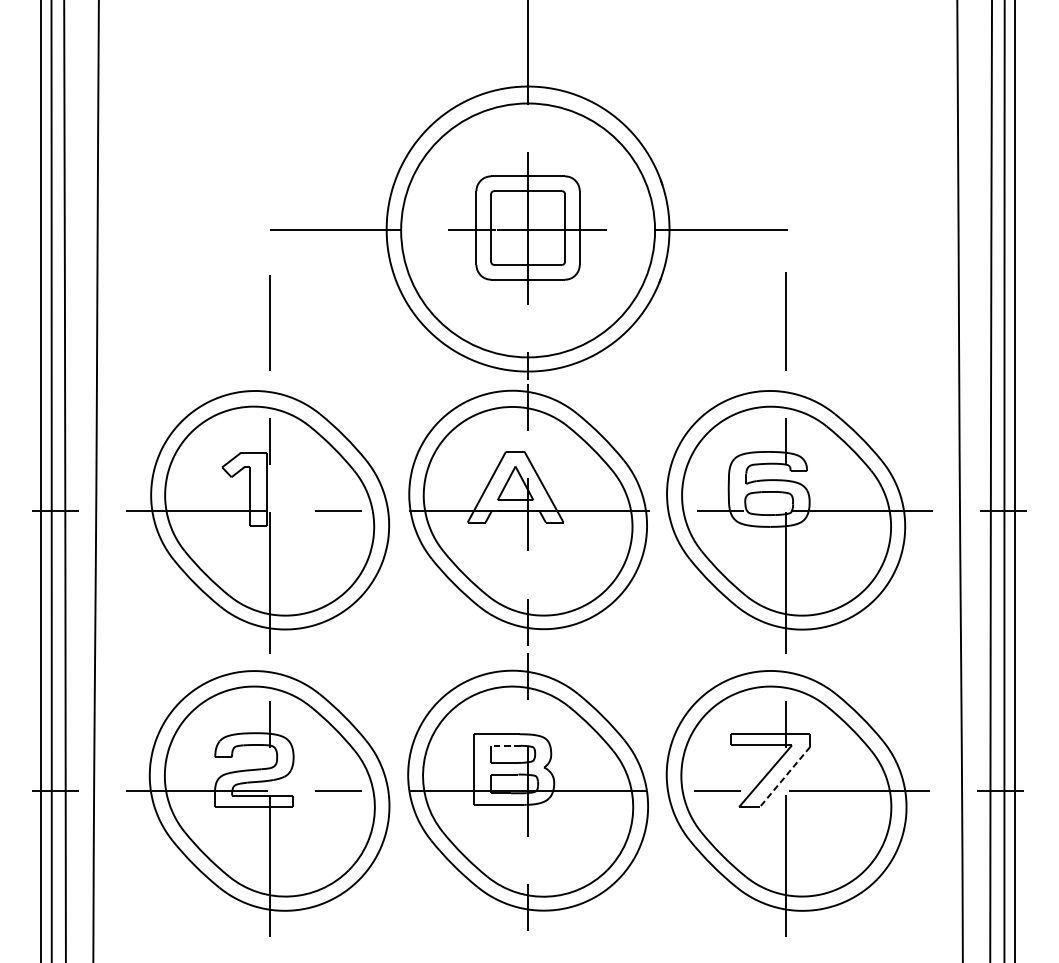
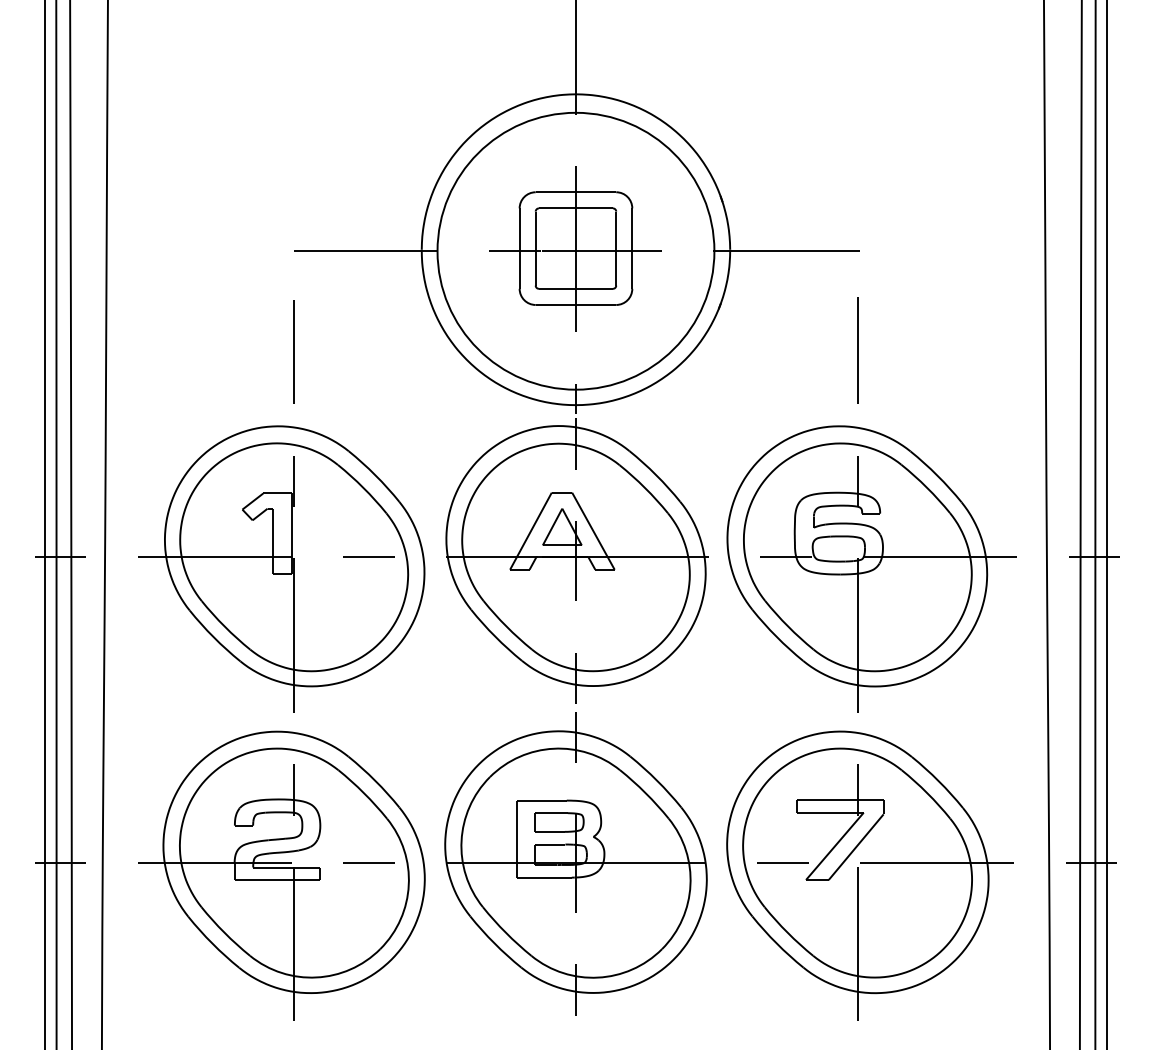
line: (505, 746) -> (551, 813), dashed -> solid
line: (785, 777) -> (856, 847), dashed -> solid

